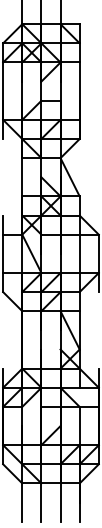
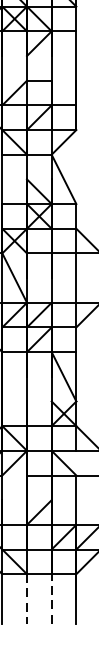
line: (60, 502) -> (51, 598), solid -> dashed
line: (41, 503) -> (27, 600), solid -> dashed

